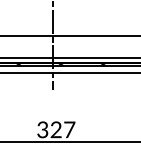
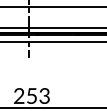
text: (56, 129) -> (32, 95), 327 -> 253

